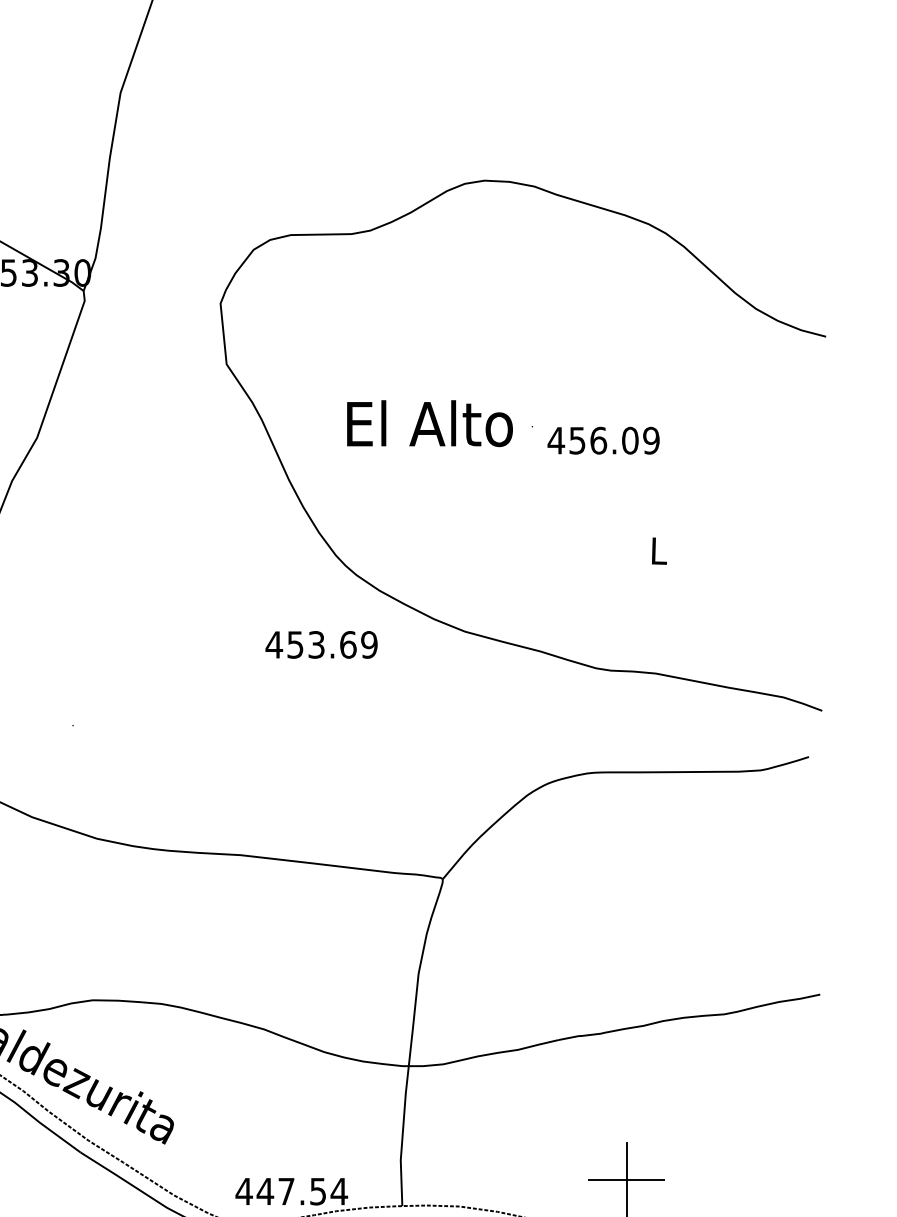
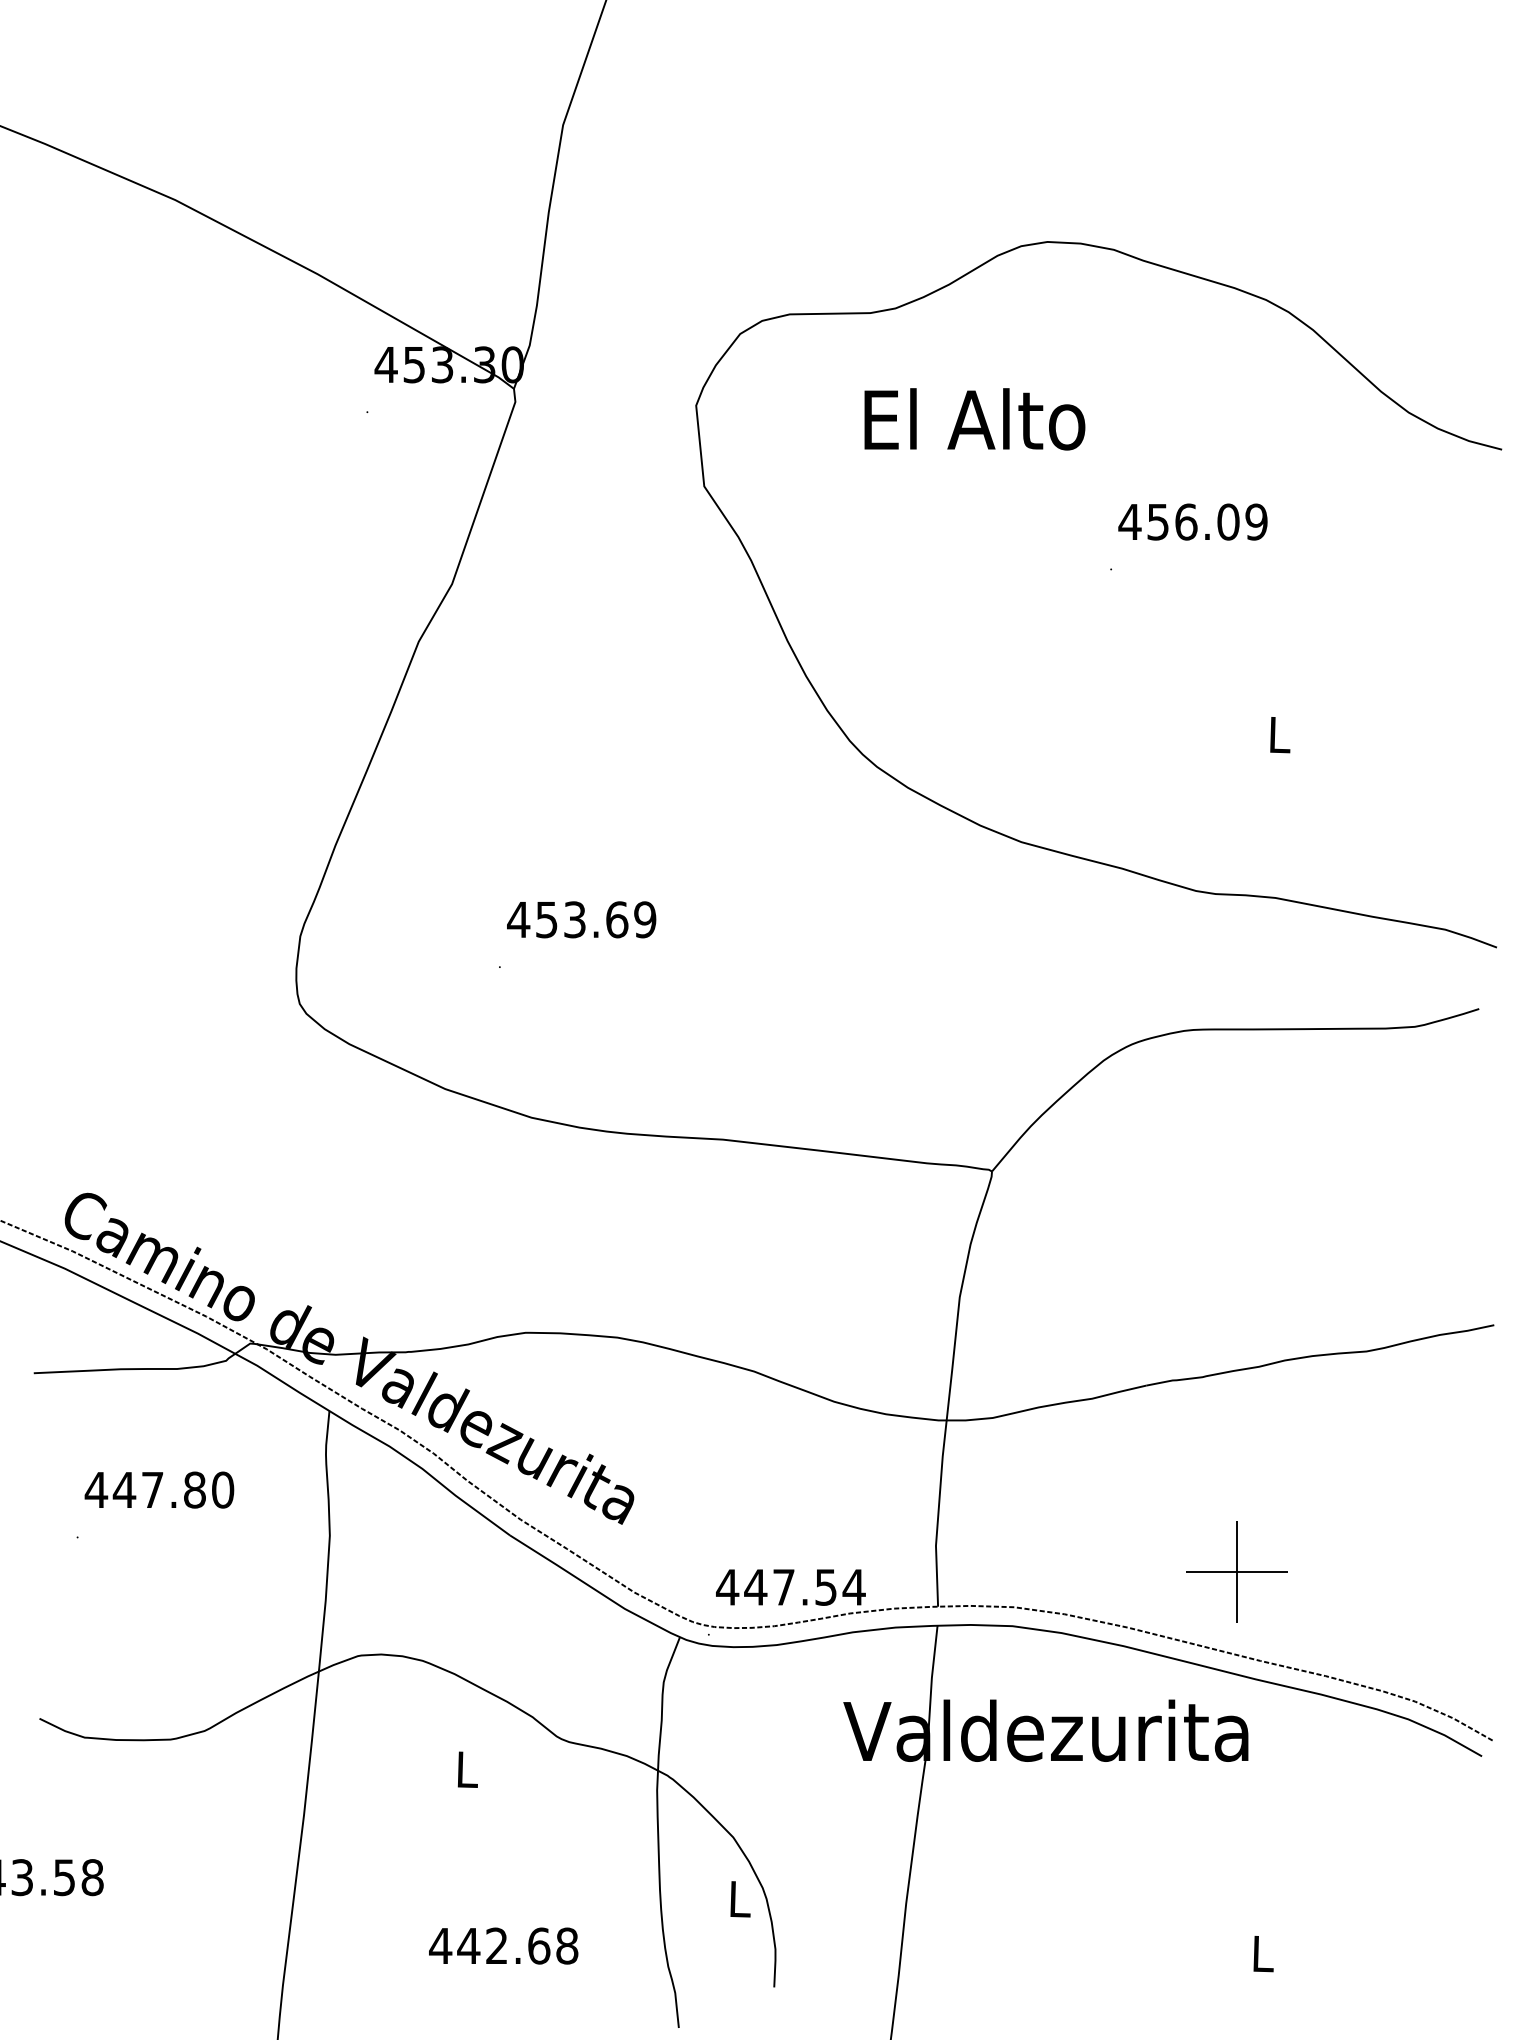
text: (429, 423) -> (974, 419), moved
text: (603, 440) -> (1192, 521), moved
text: (321, 644) -> (581, 919), moved

